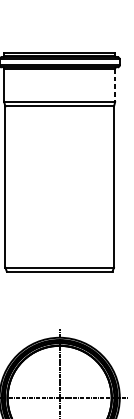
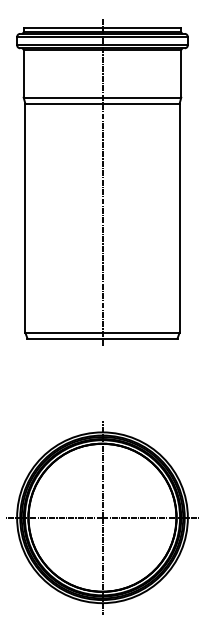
line: (115, 85) -> (181, 73), dashed -> solid
line: (59, 161) -> (102, 182), added

